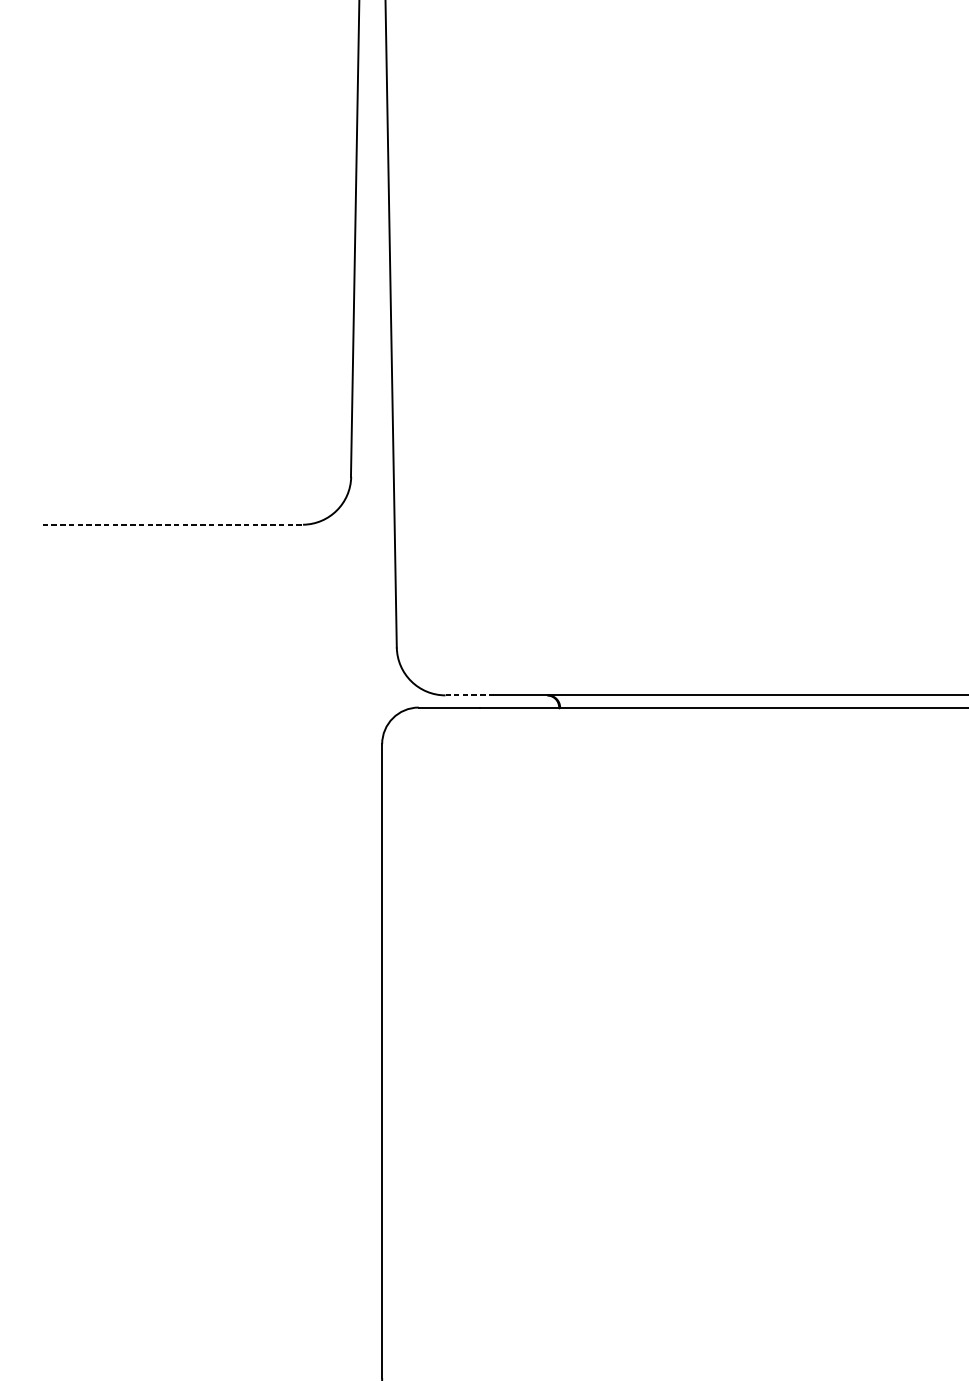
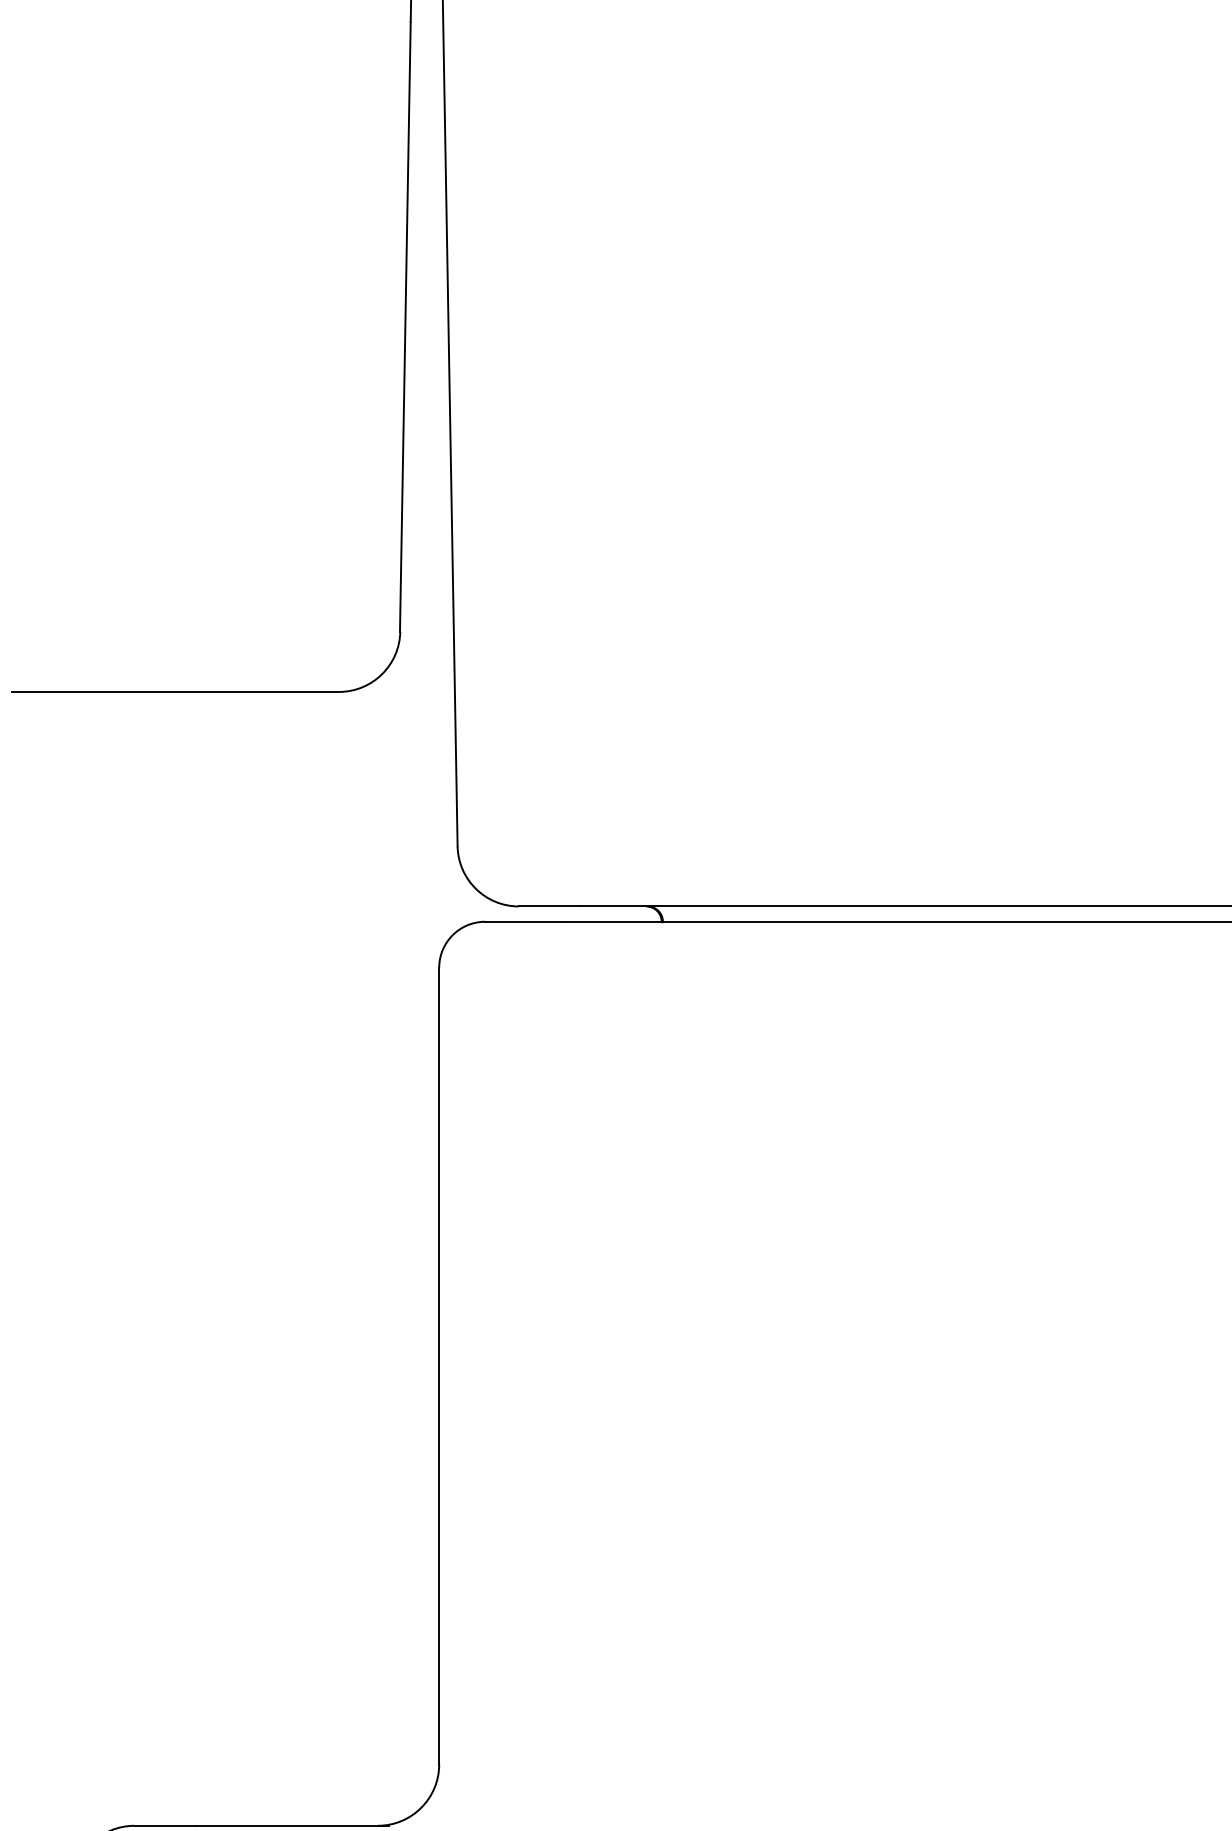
line: (173, 524) -> (176, 691), dashed -> solid
line: (469, 695) -> (549, 906), dashed -> solid

